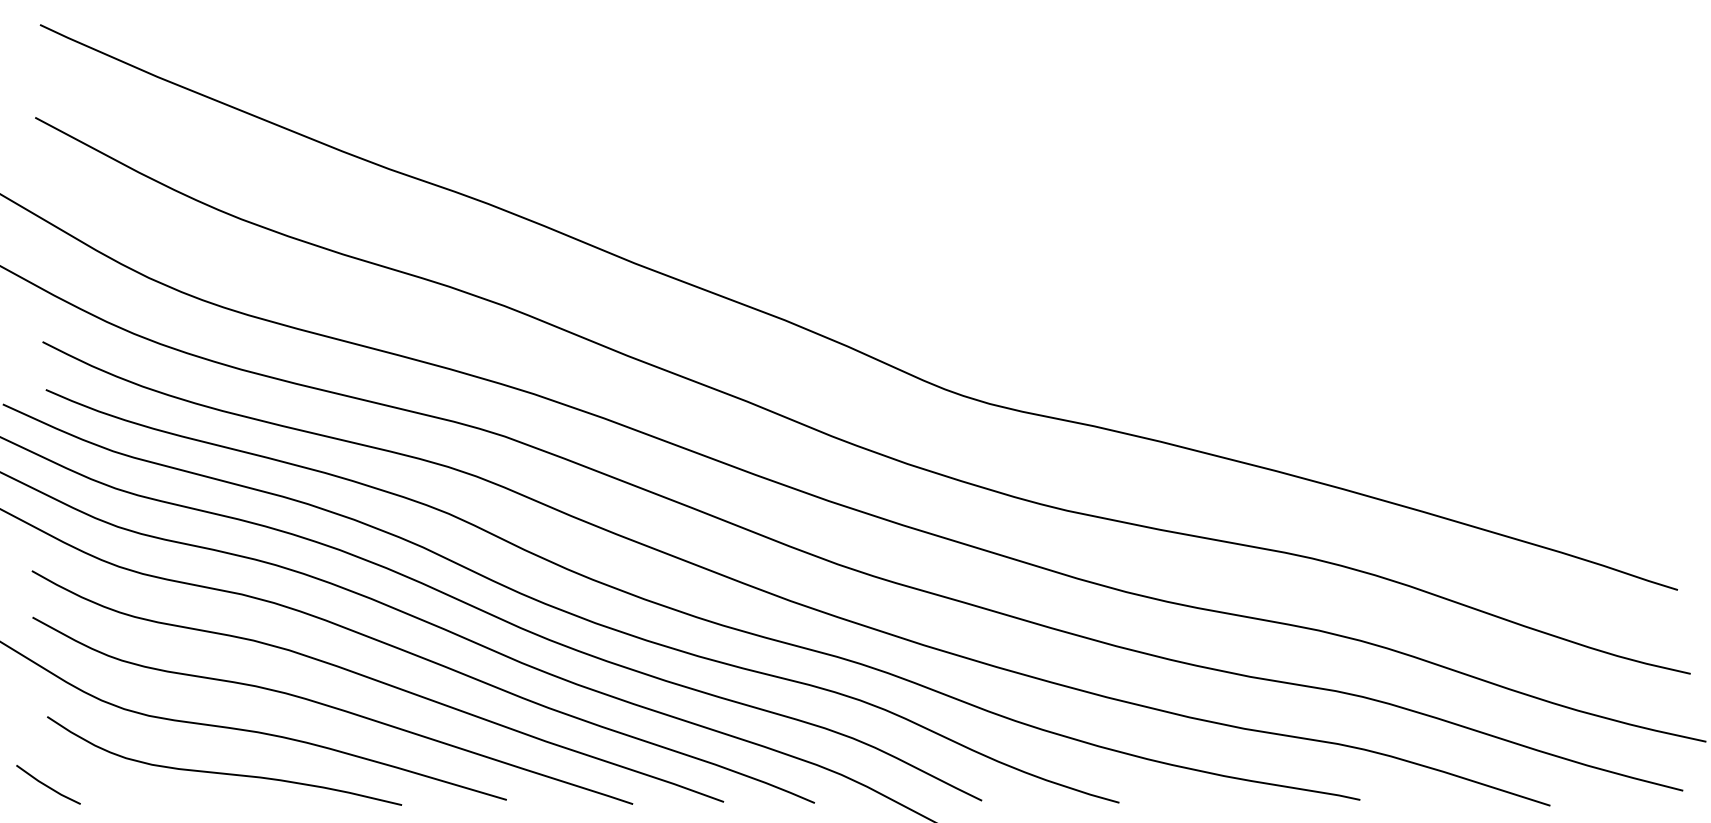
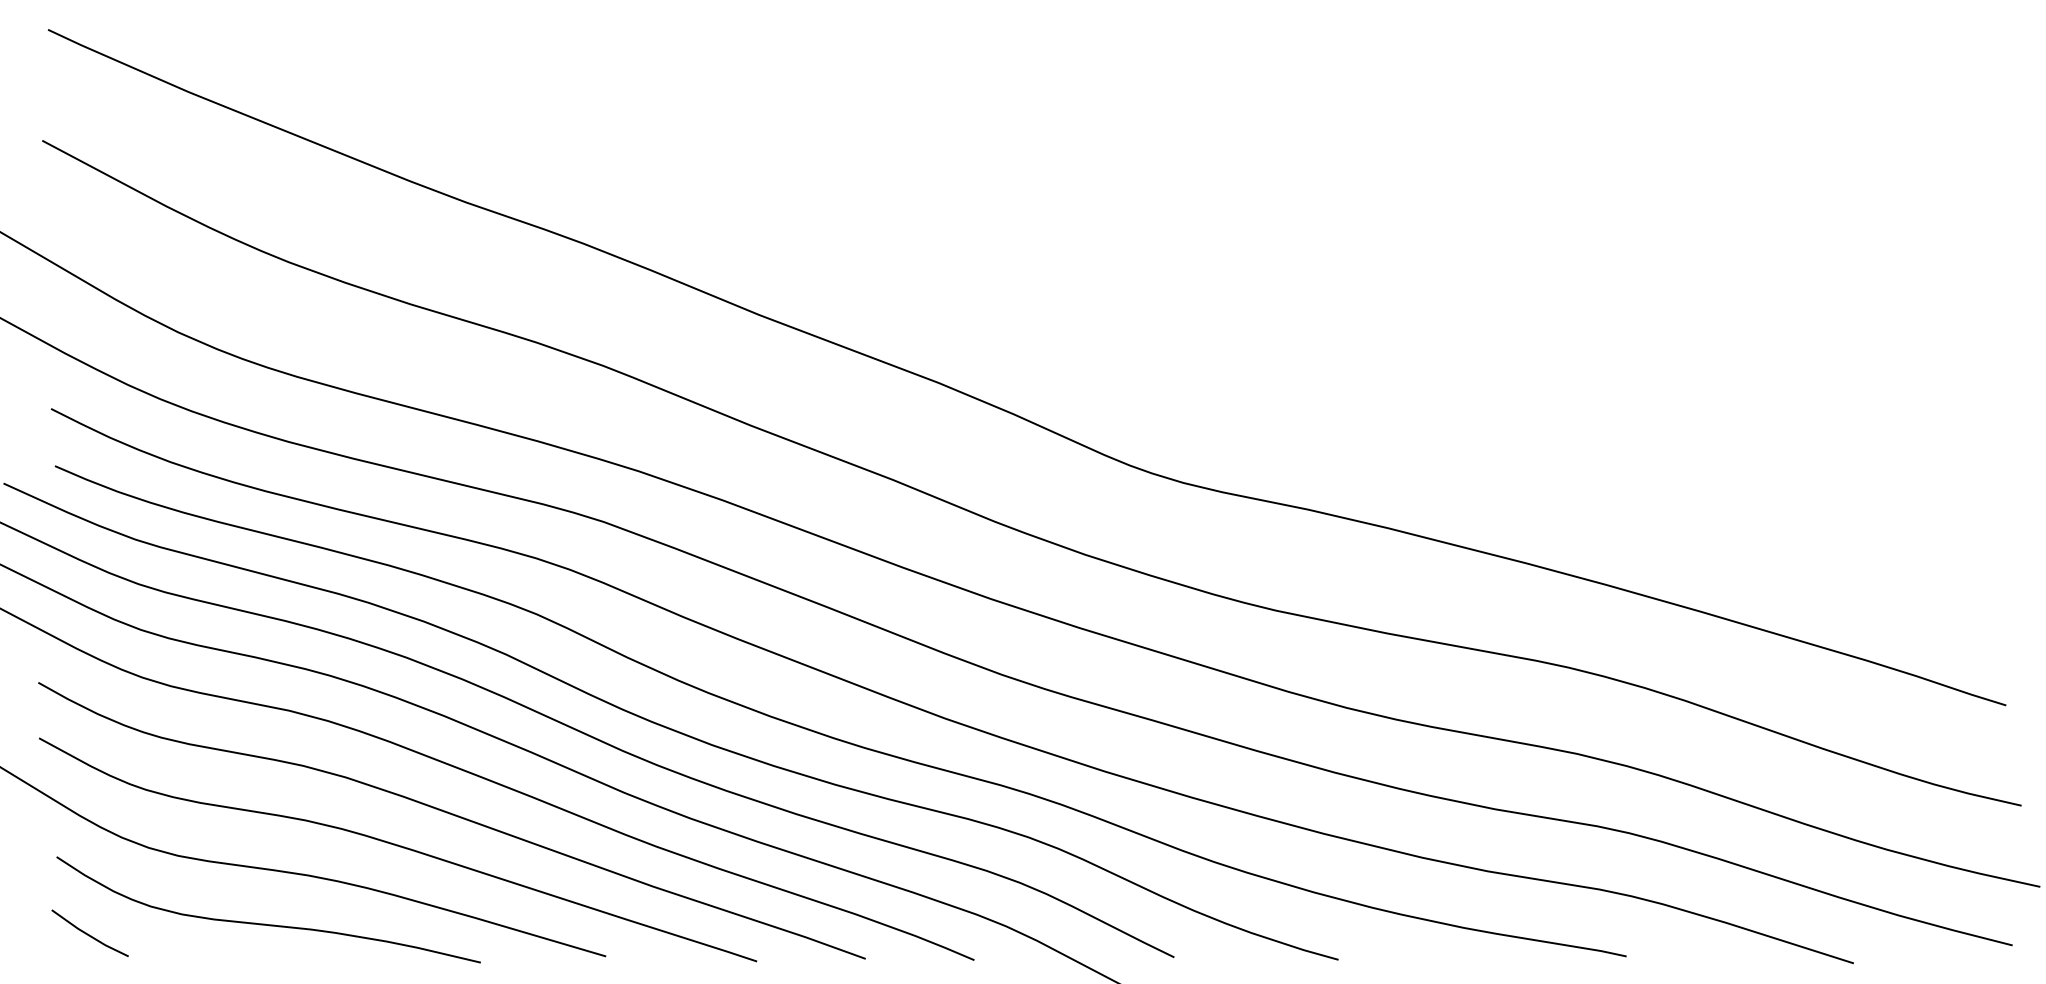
line: (47, 784) -> (88, 933), moved

